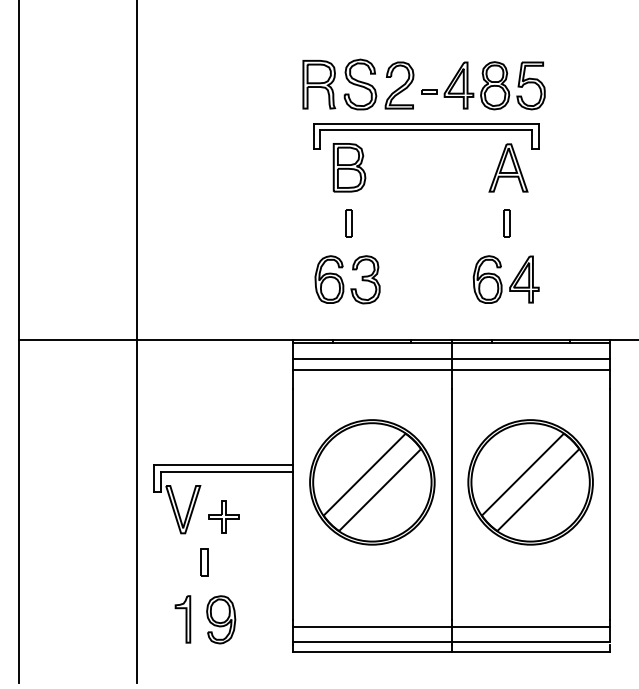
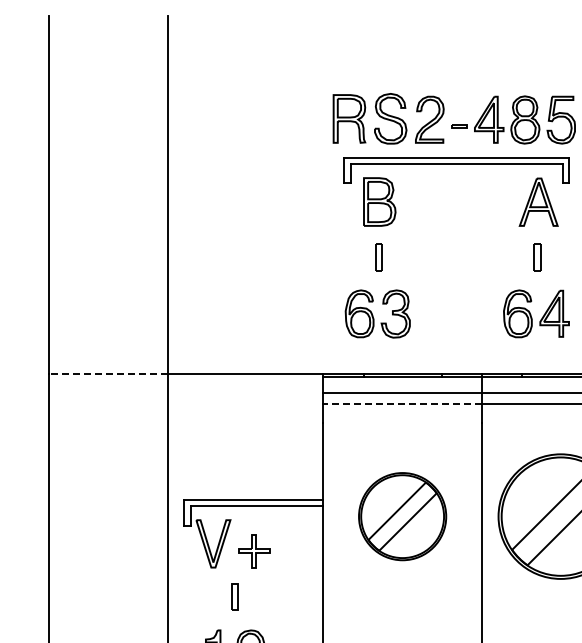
line: (77, 340) -> (107, 374), solid -> dashed
line: (371, 370) -> (401, 404), solid -> dashed
part: (372, 482) -> (402, 516), size x0.7

